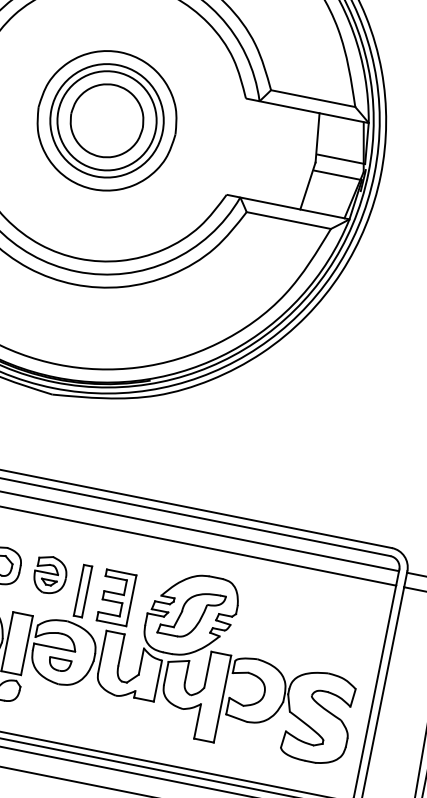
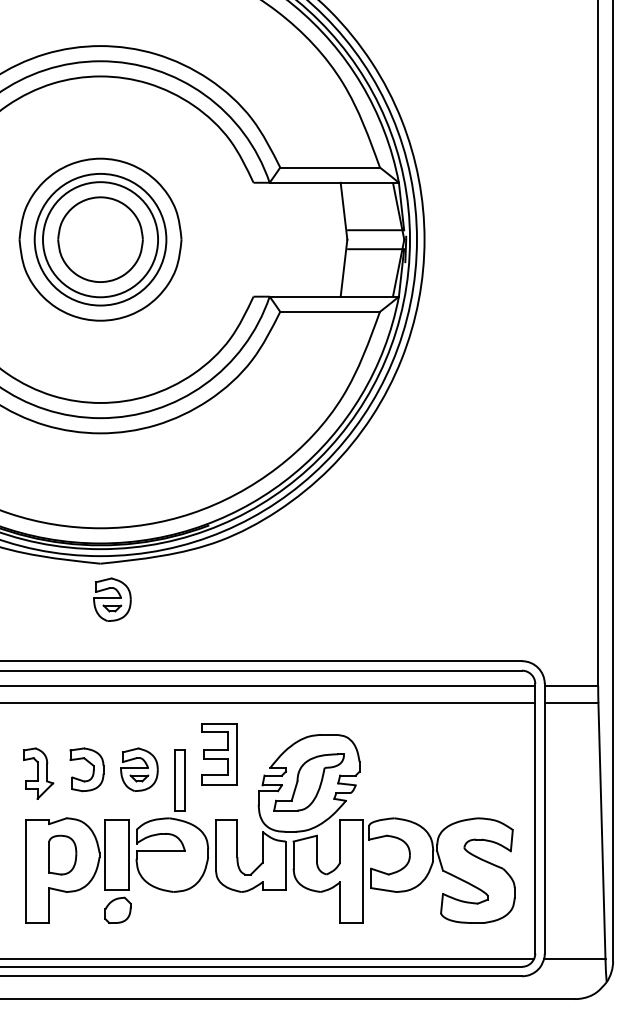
part: (56, 426) -> (112, 599), added
part: (116, 597) -> (219, 754), moved
part: (59, 664) -> (170, 869), removed

